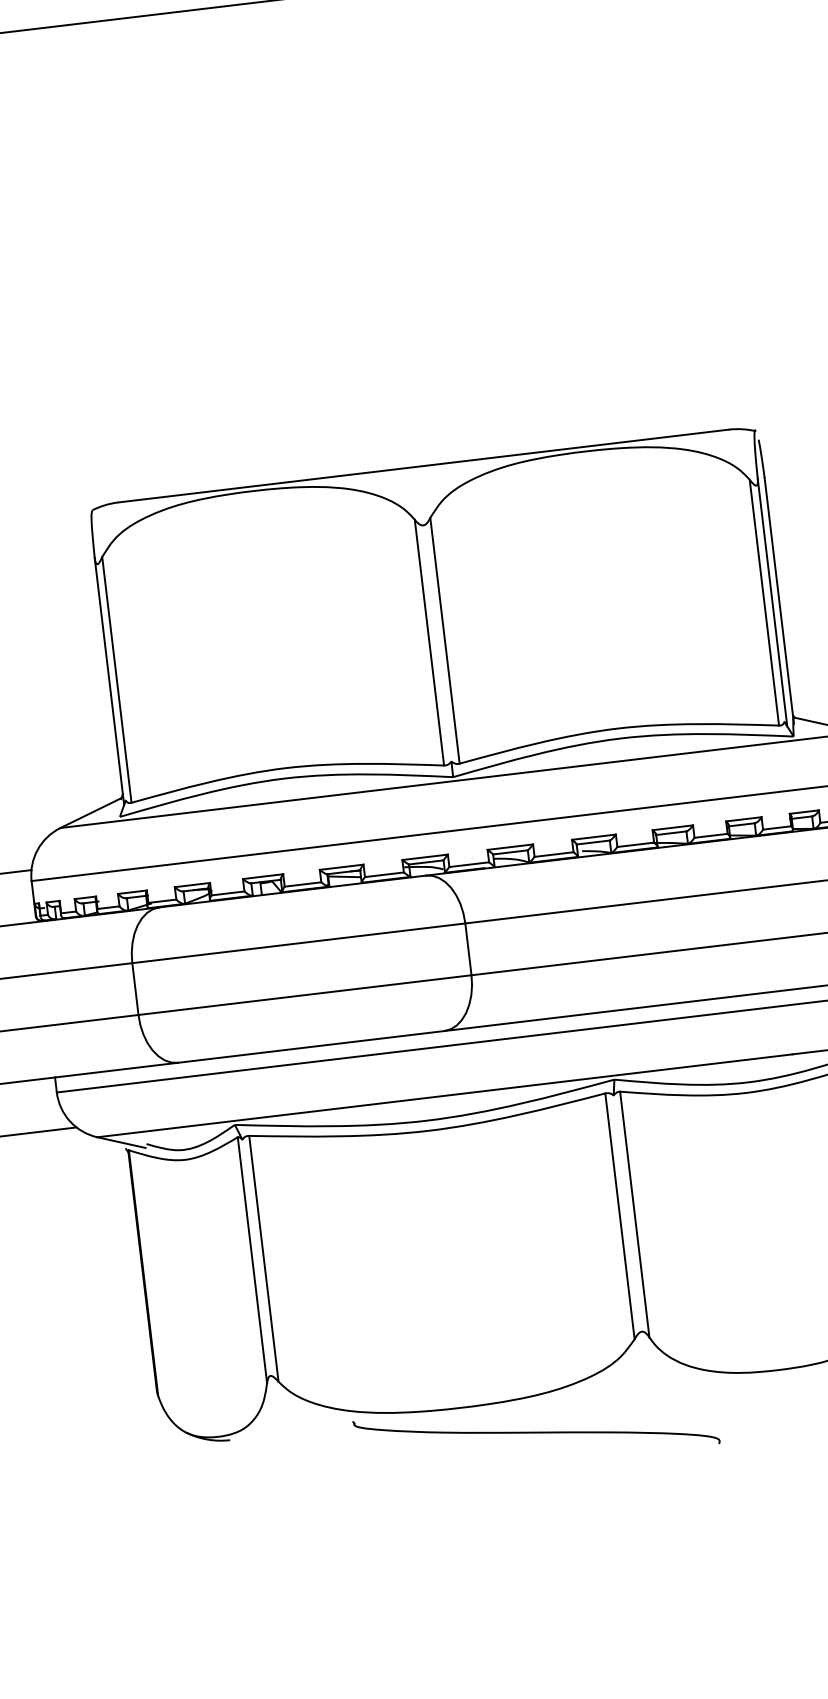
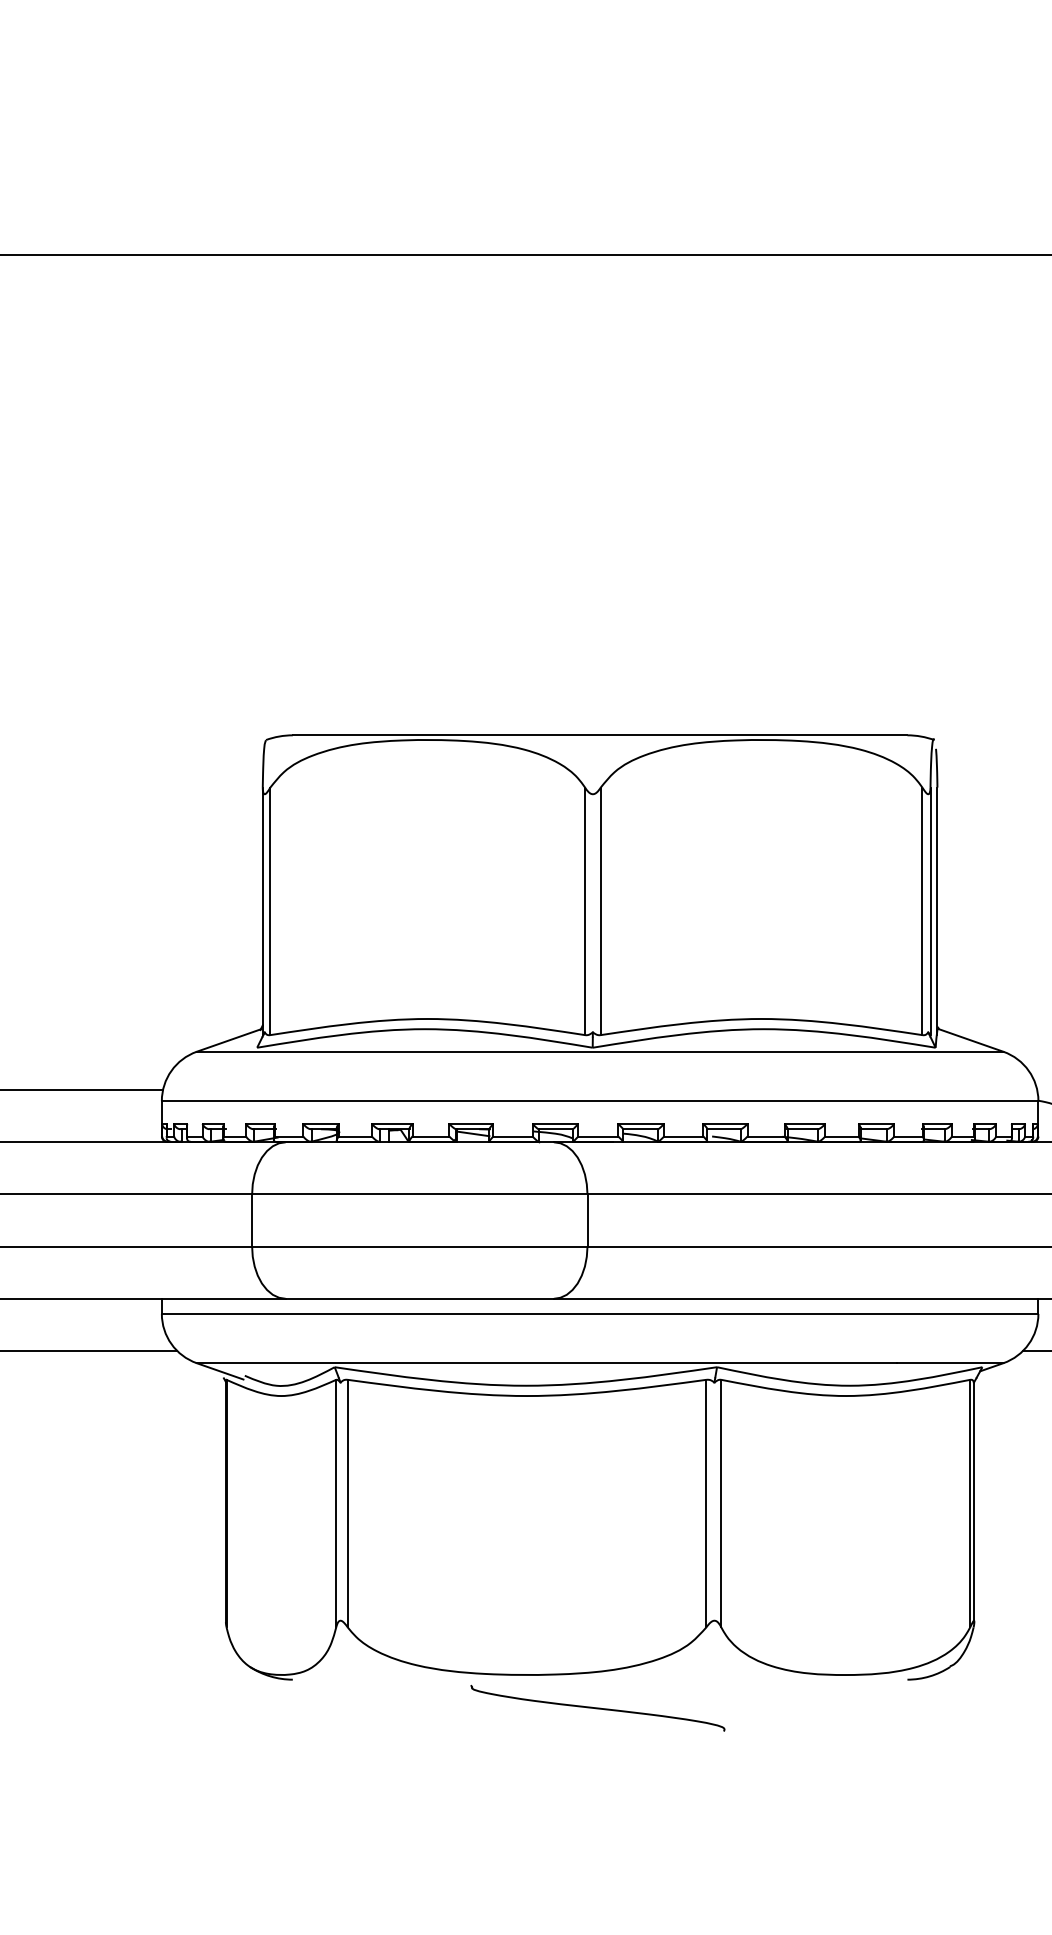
part: (536, 1432) -> (597, 1708), size x0.7

